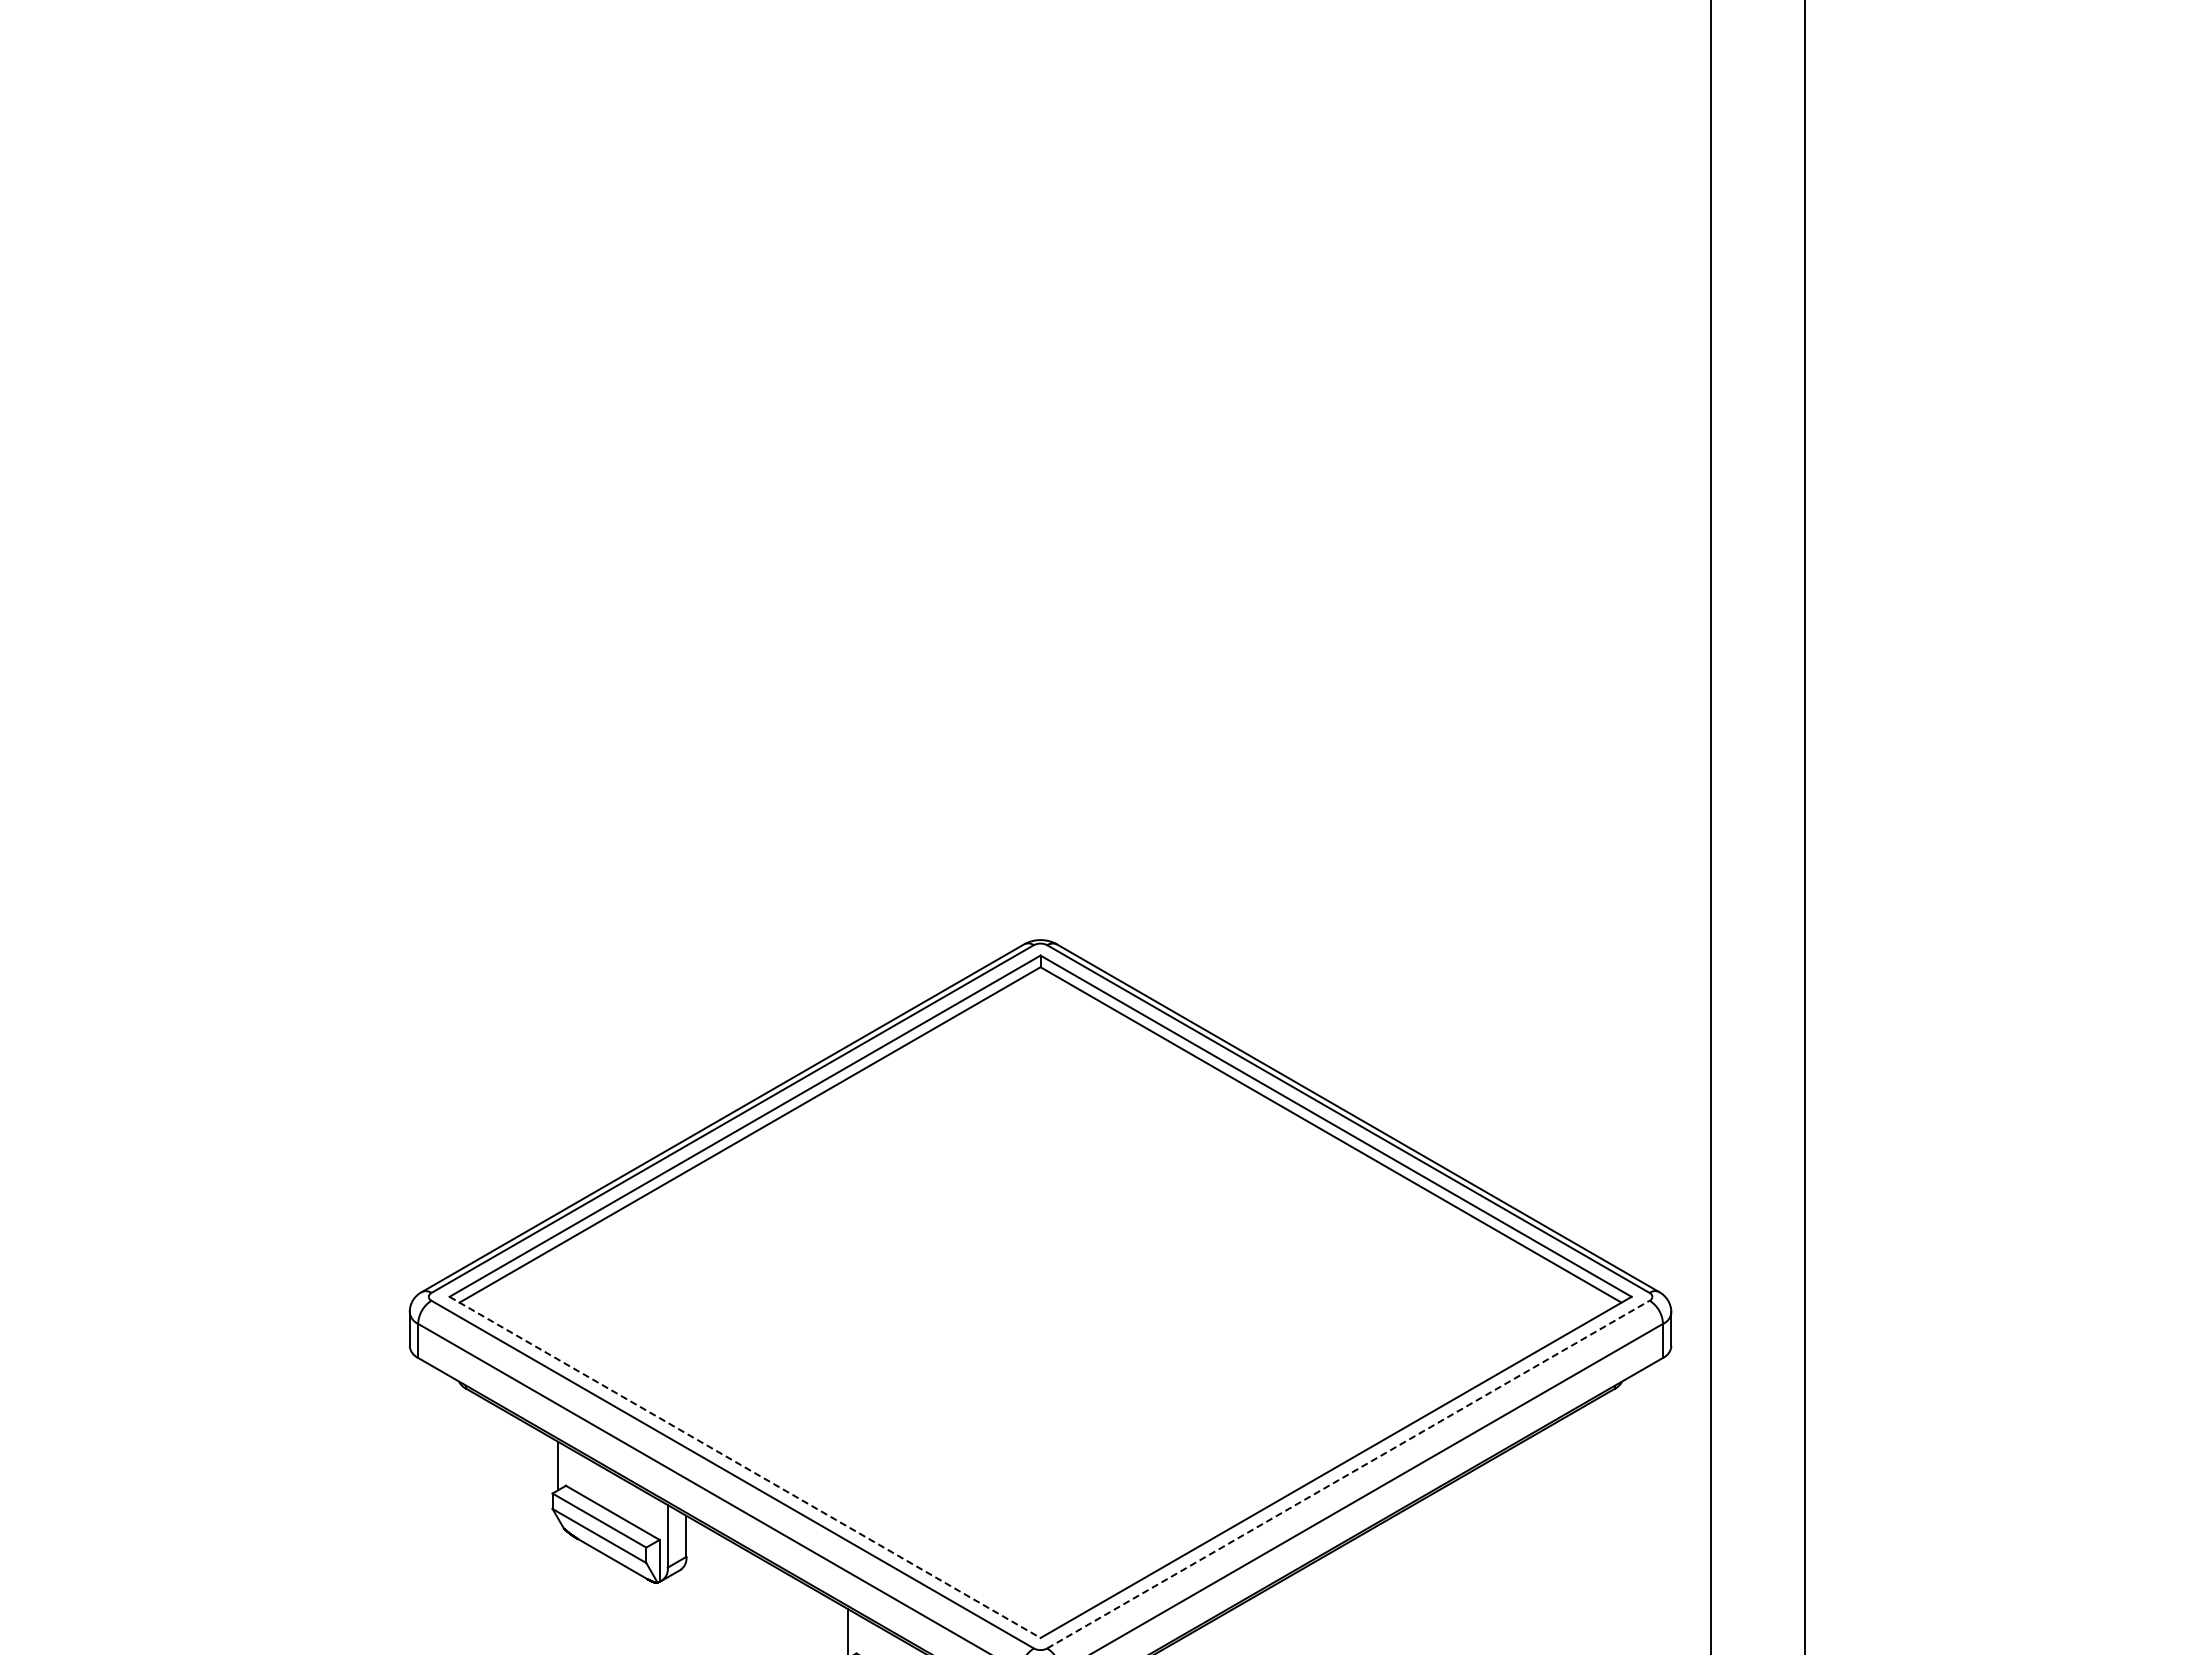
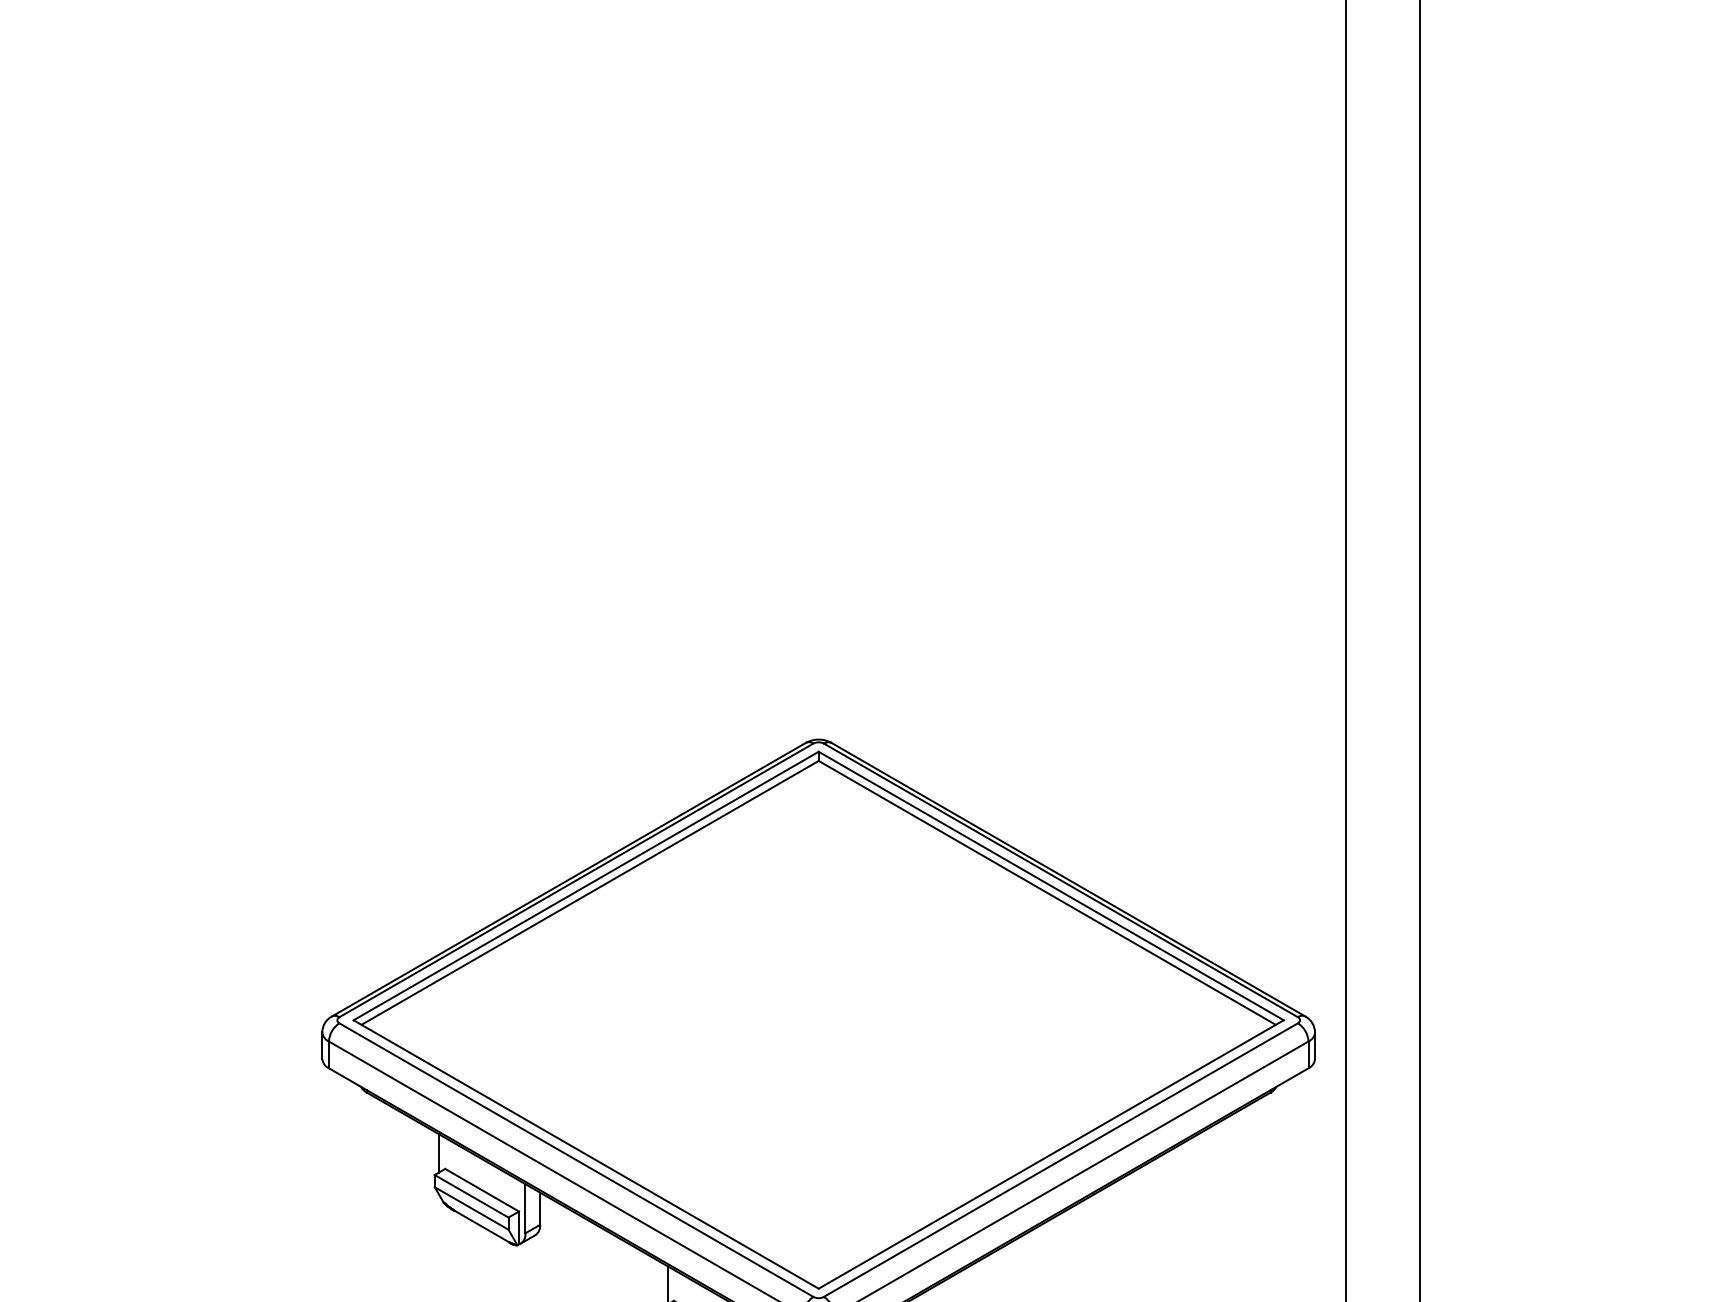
line: (745, 1467) -> (586, 1154), dashed -> solid
line: (1348, 1474) -> (1060, 1160), dashed -> solid

